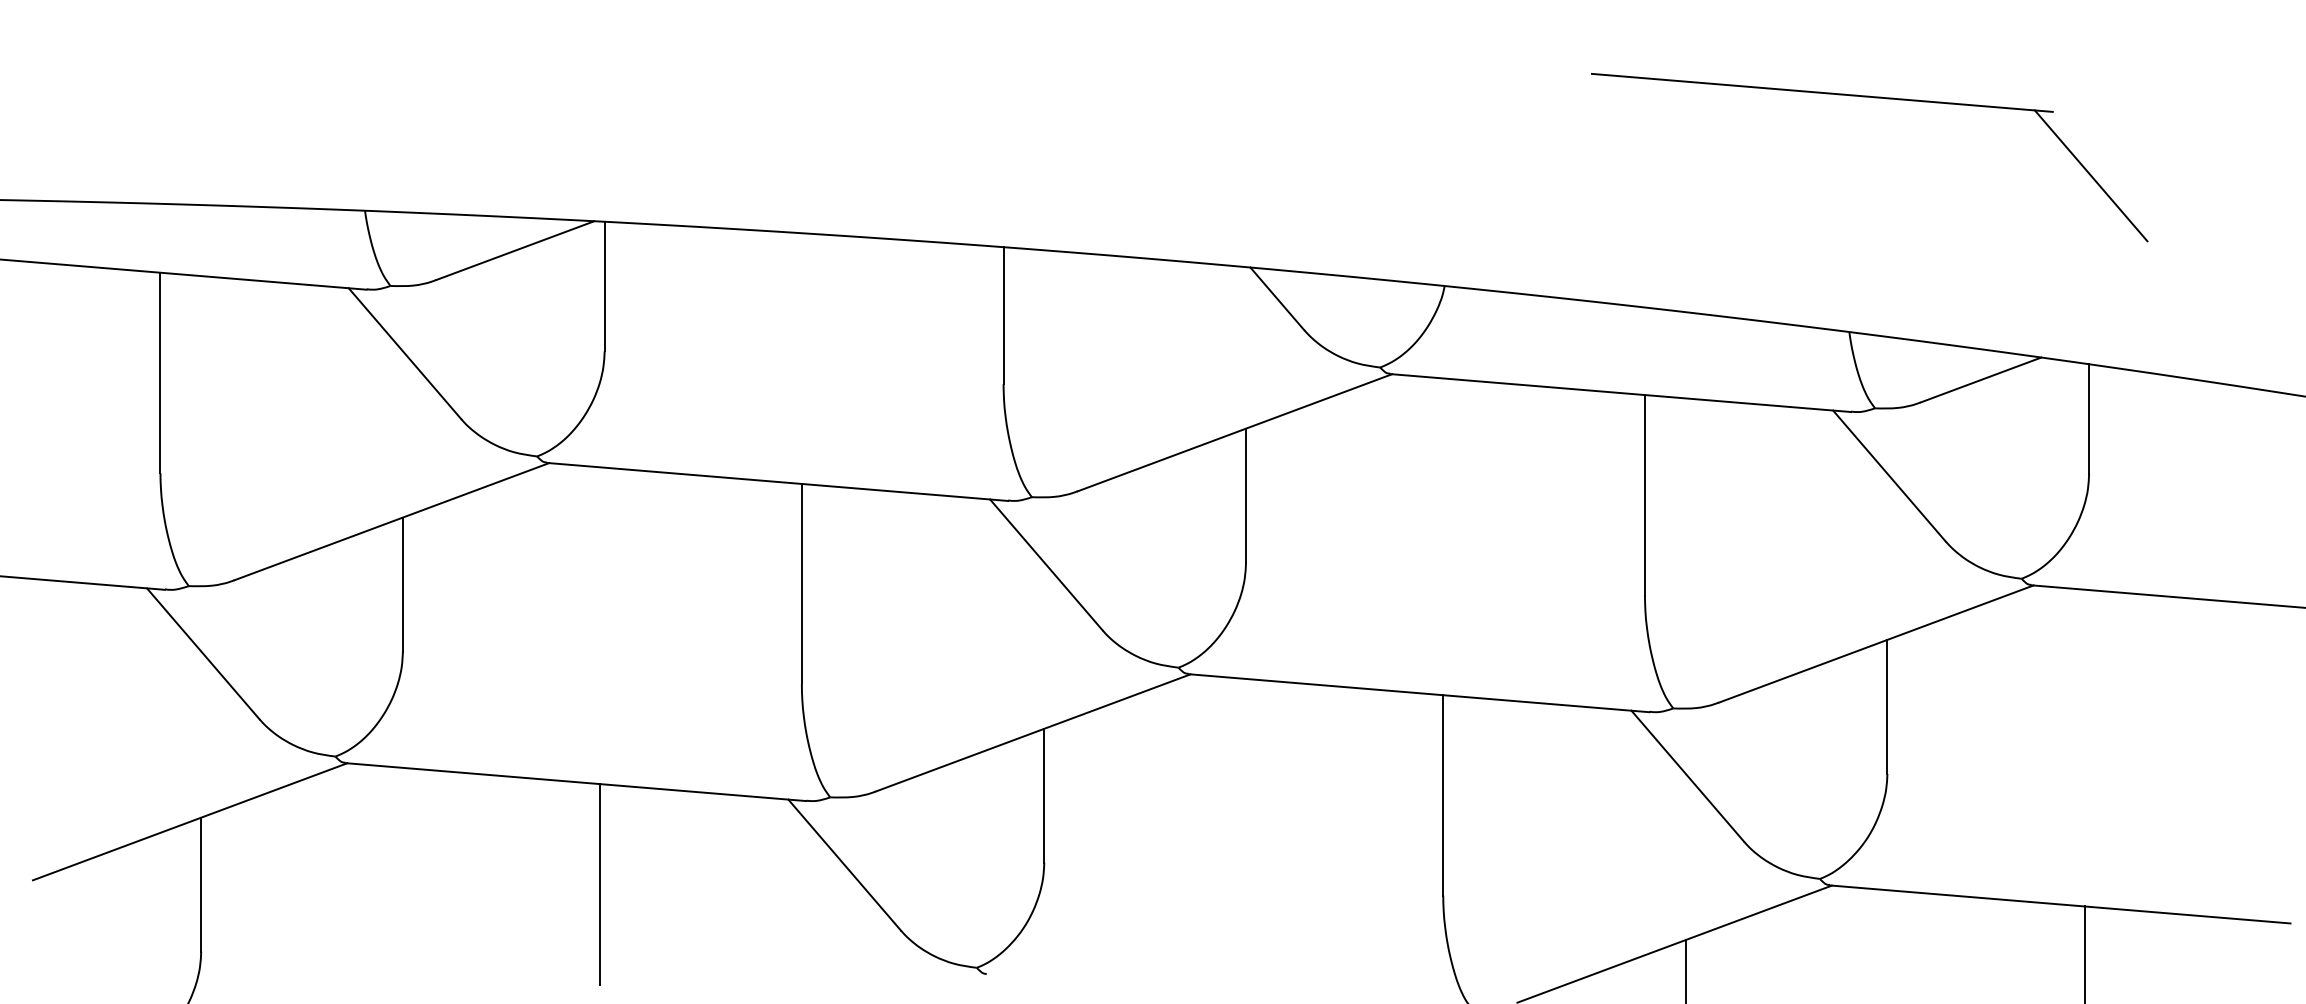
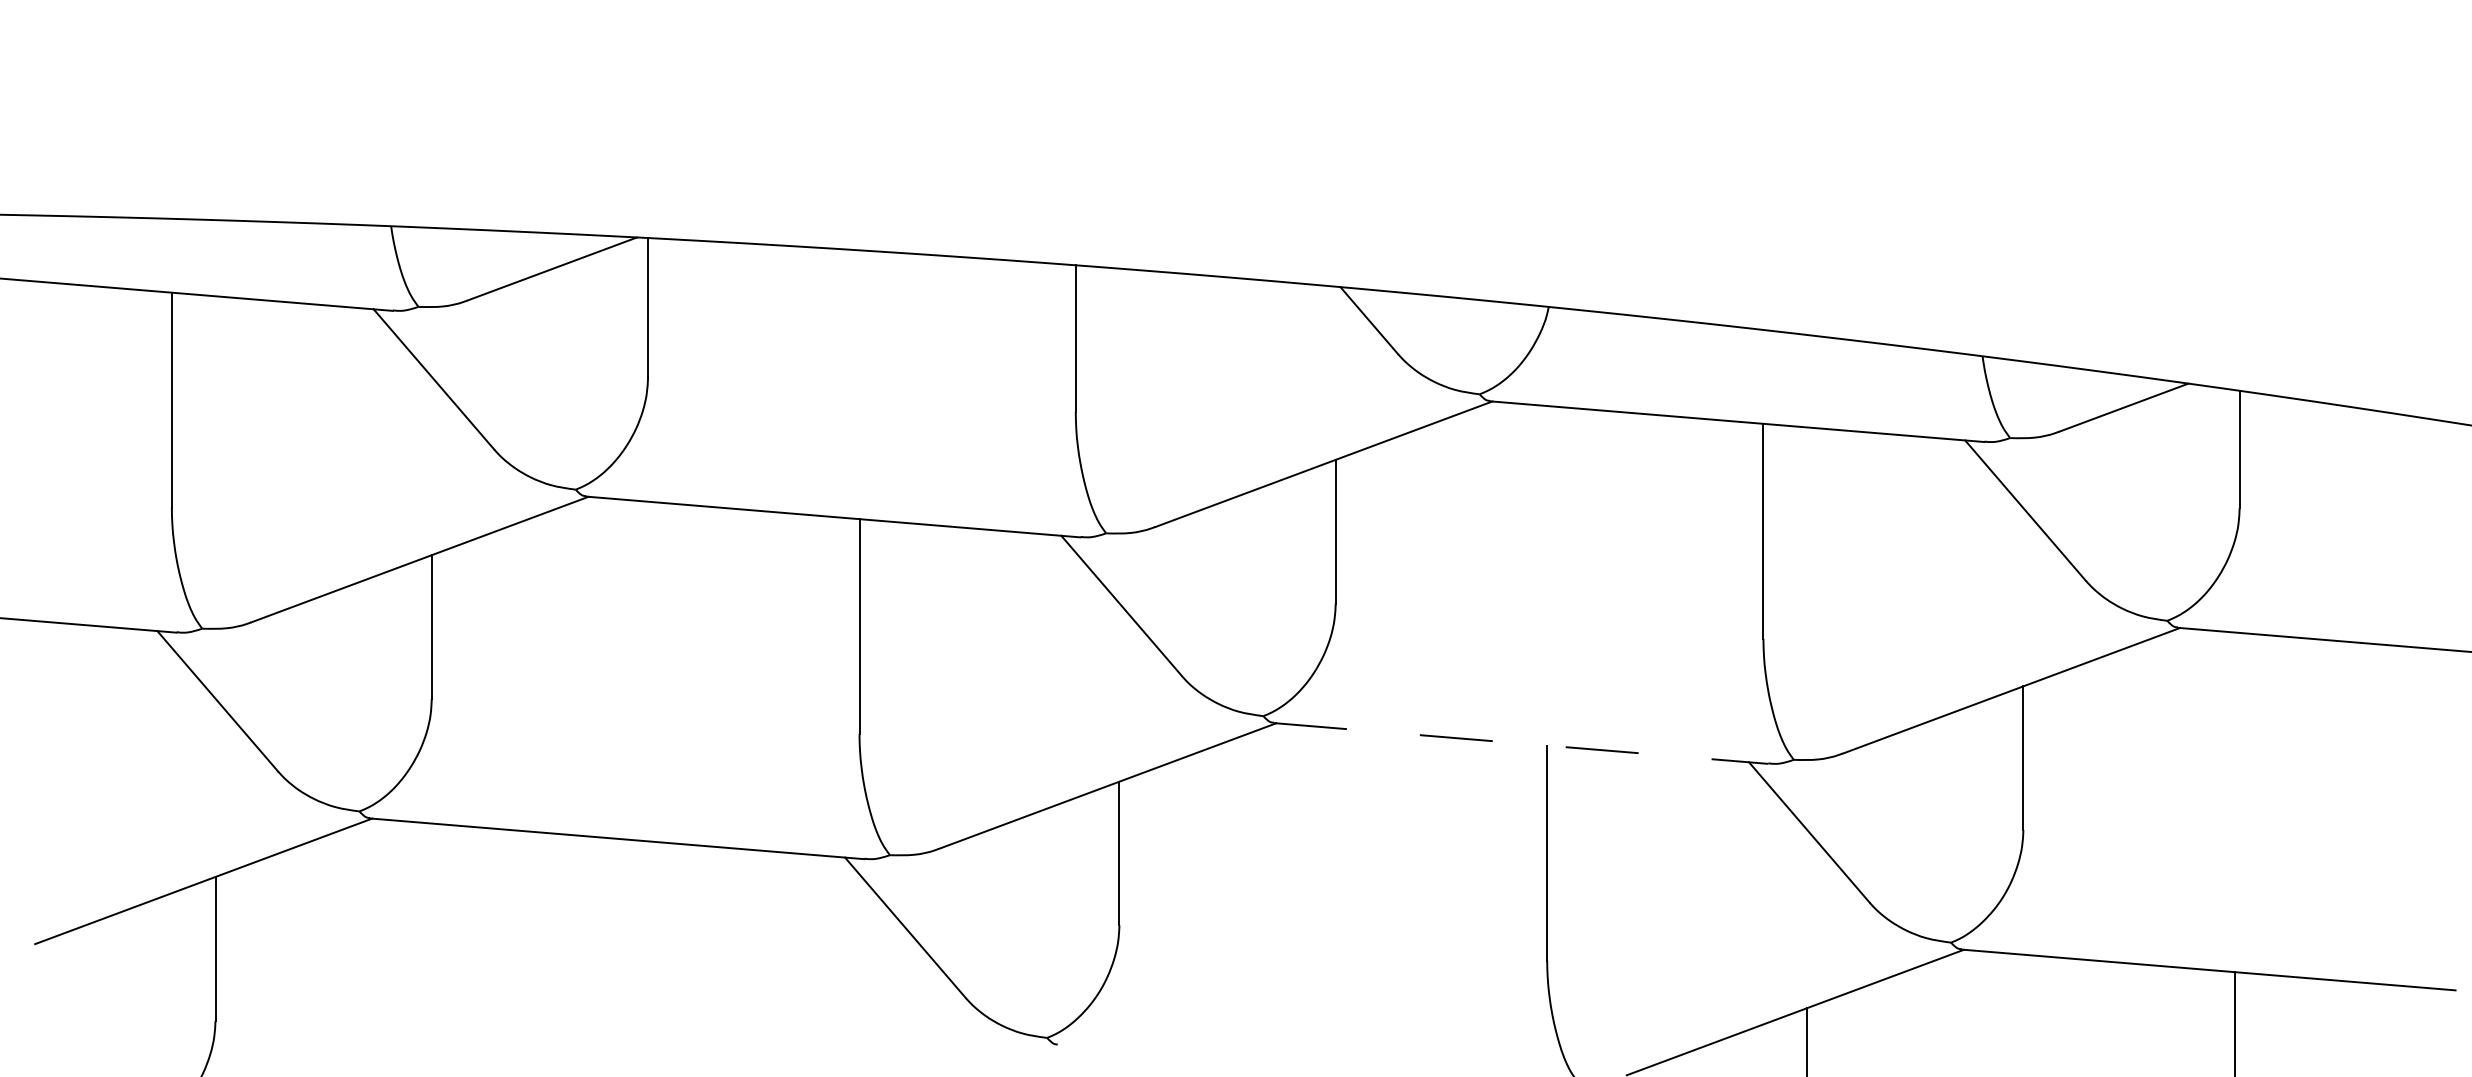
part: (1870, 98) -> (2005, 105), removed
line: (1419, 693) -> (1521, 743), solid -> dashed
line: (600, 883) -> (643, 947), removed

